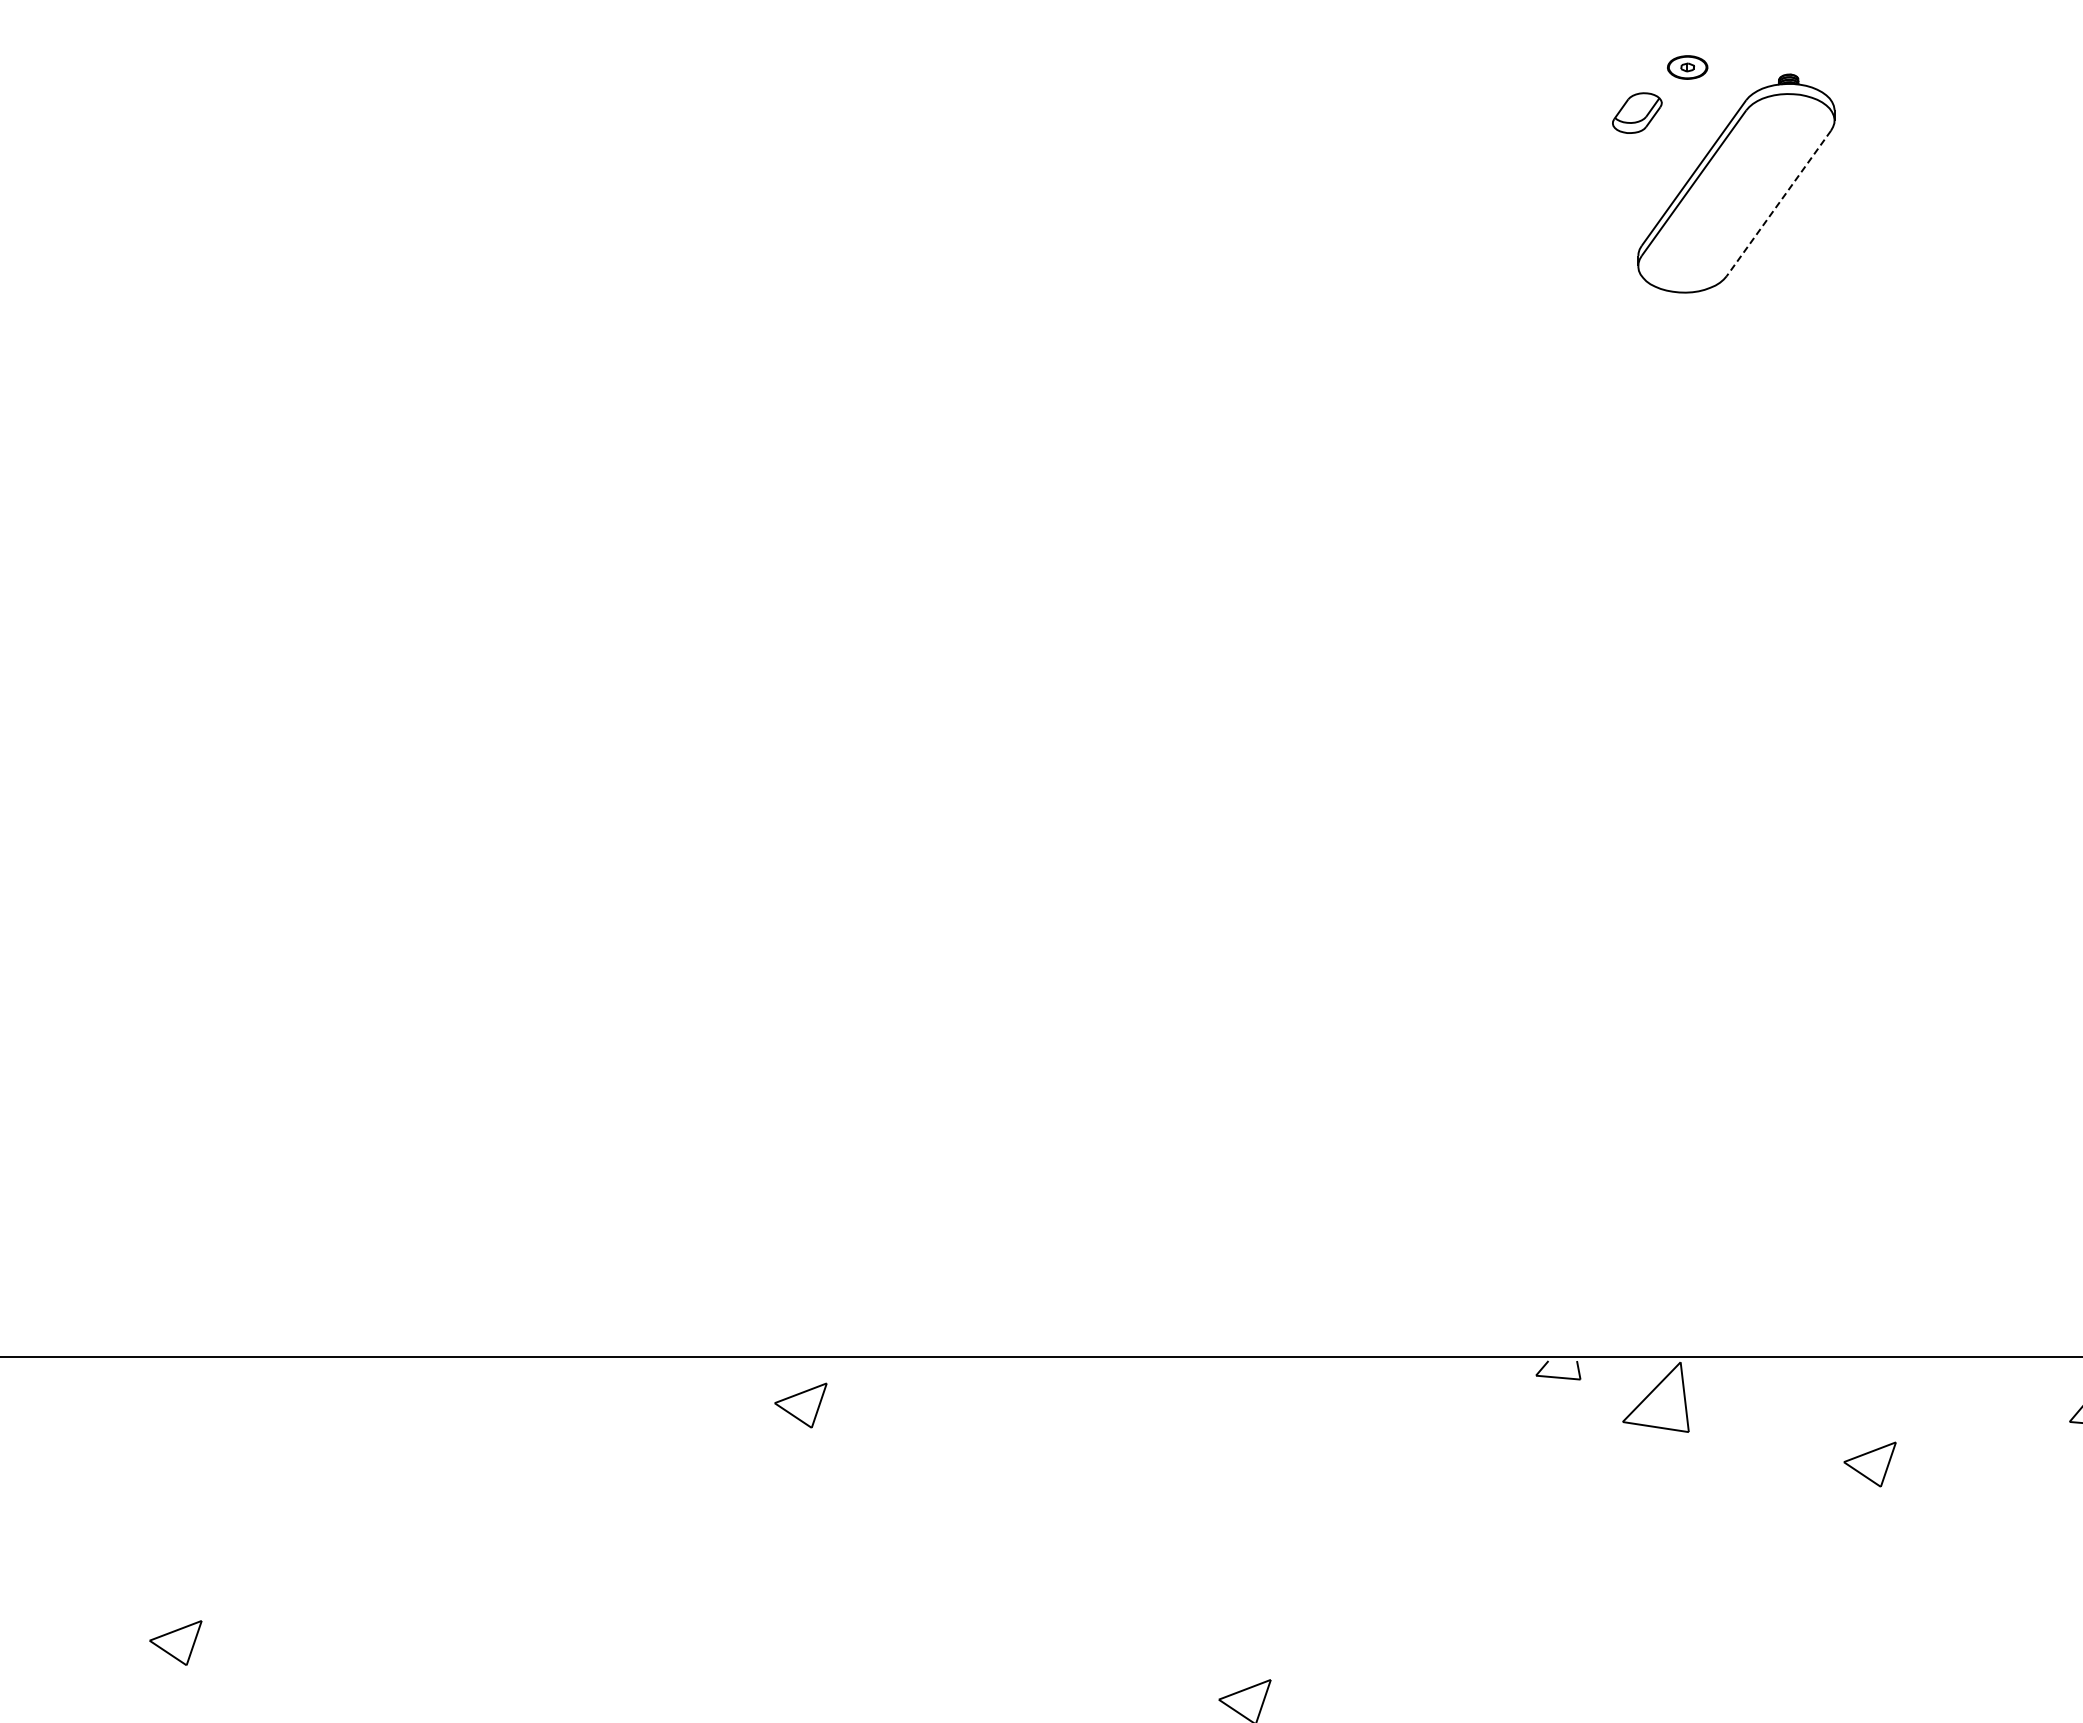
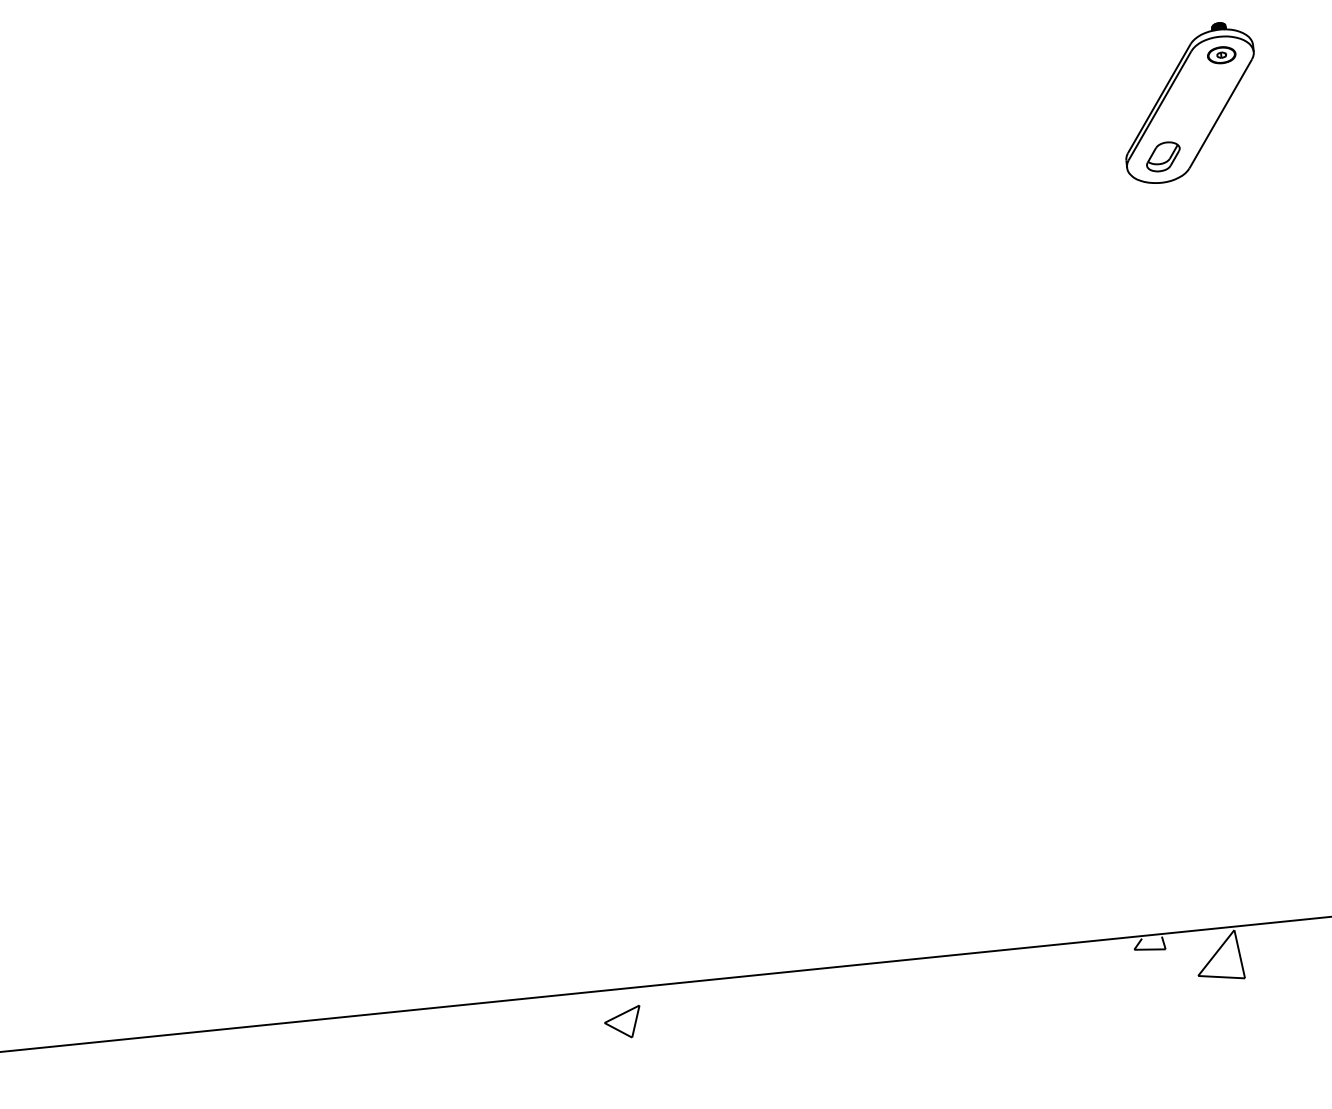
part: (1687, 67) -> (1221, 55), moved
part: (1637, 112) -> (1163, 156), moved
line: (1778, 203) -> (1220, 113), dashed -> solid

